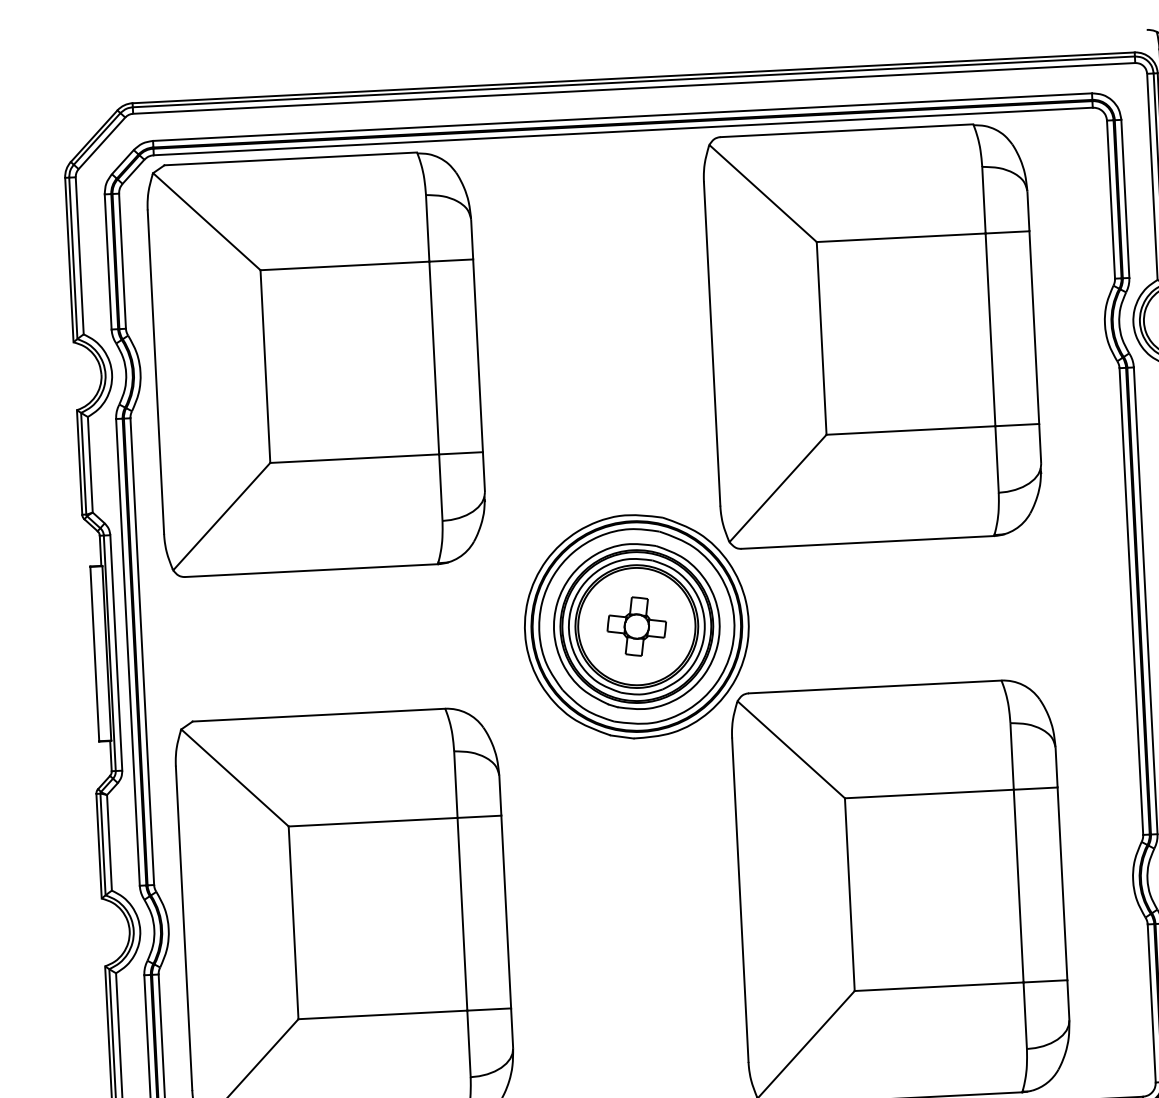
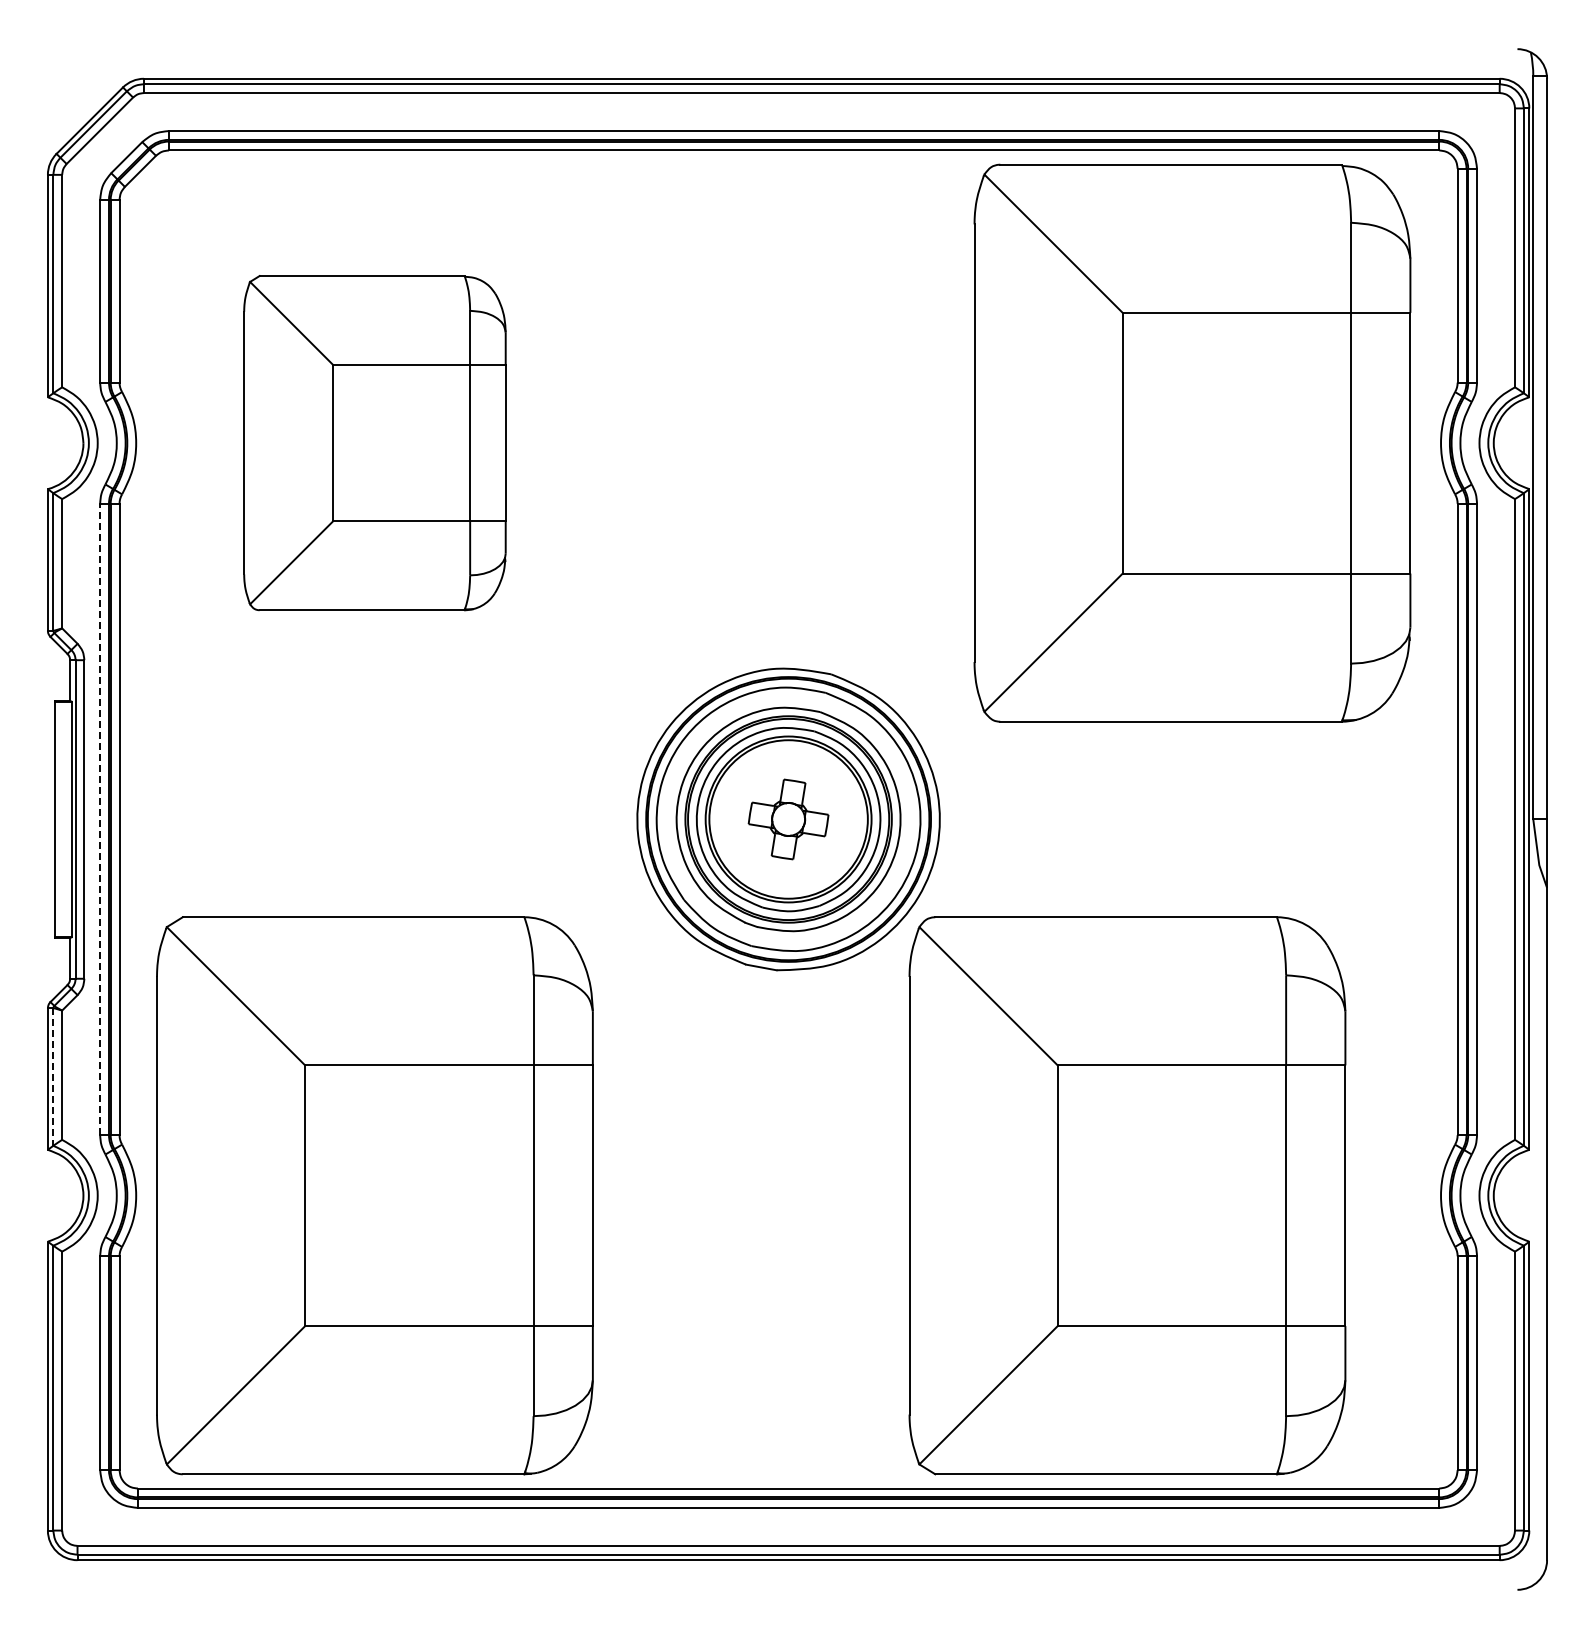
part: (873, 335) -> (1192, 442), moved
part: (316, 363) -> (374, 442), size x0.6
line: (128, 652) -> (100, 819), solid -> dashed
line: (103, 844) -> (53, 1077), solid -> dashed

